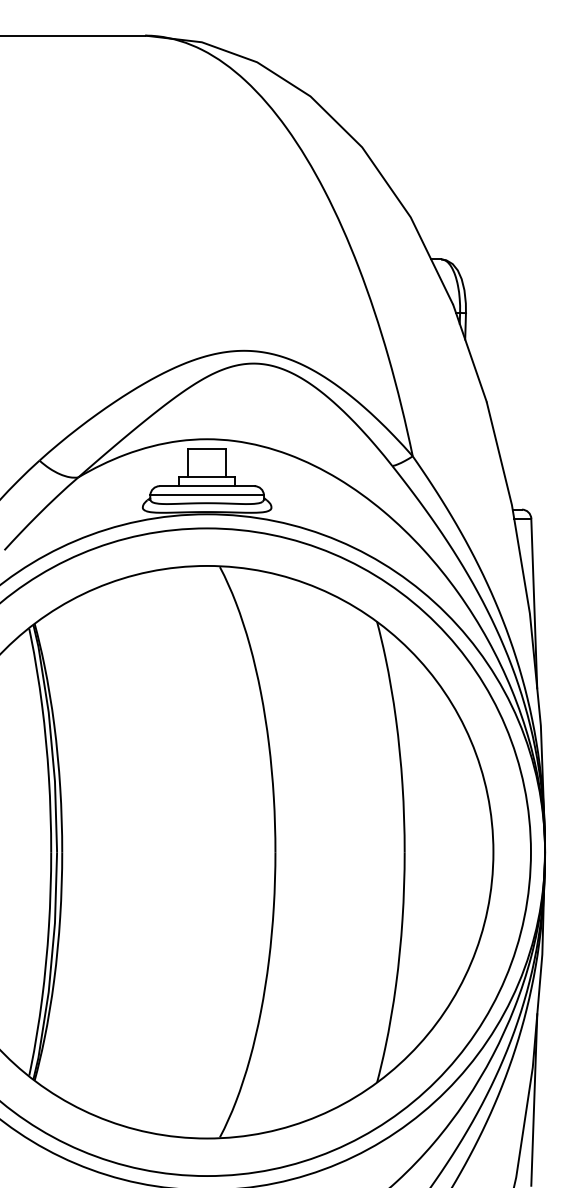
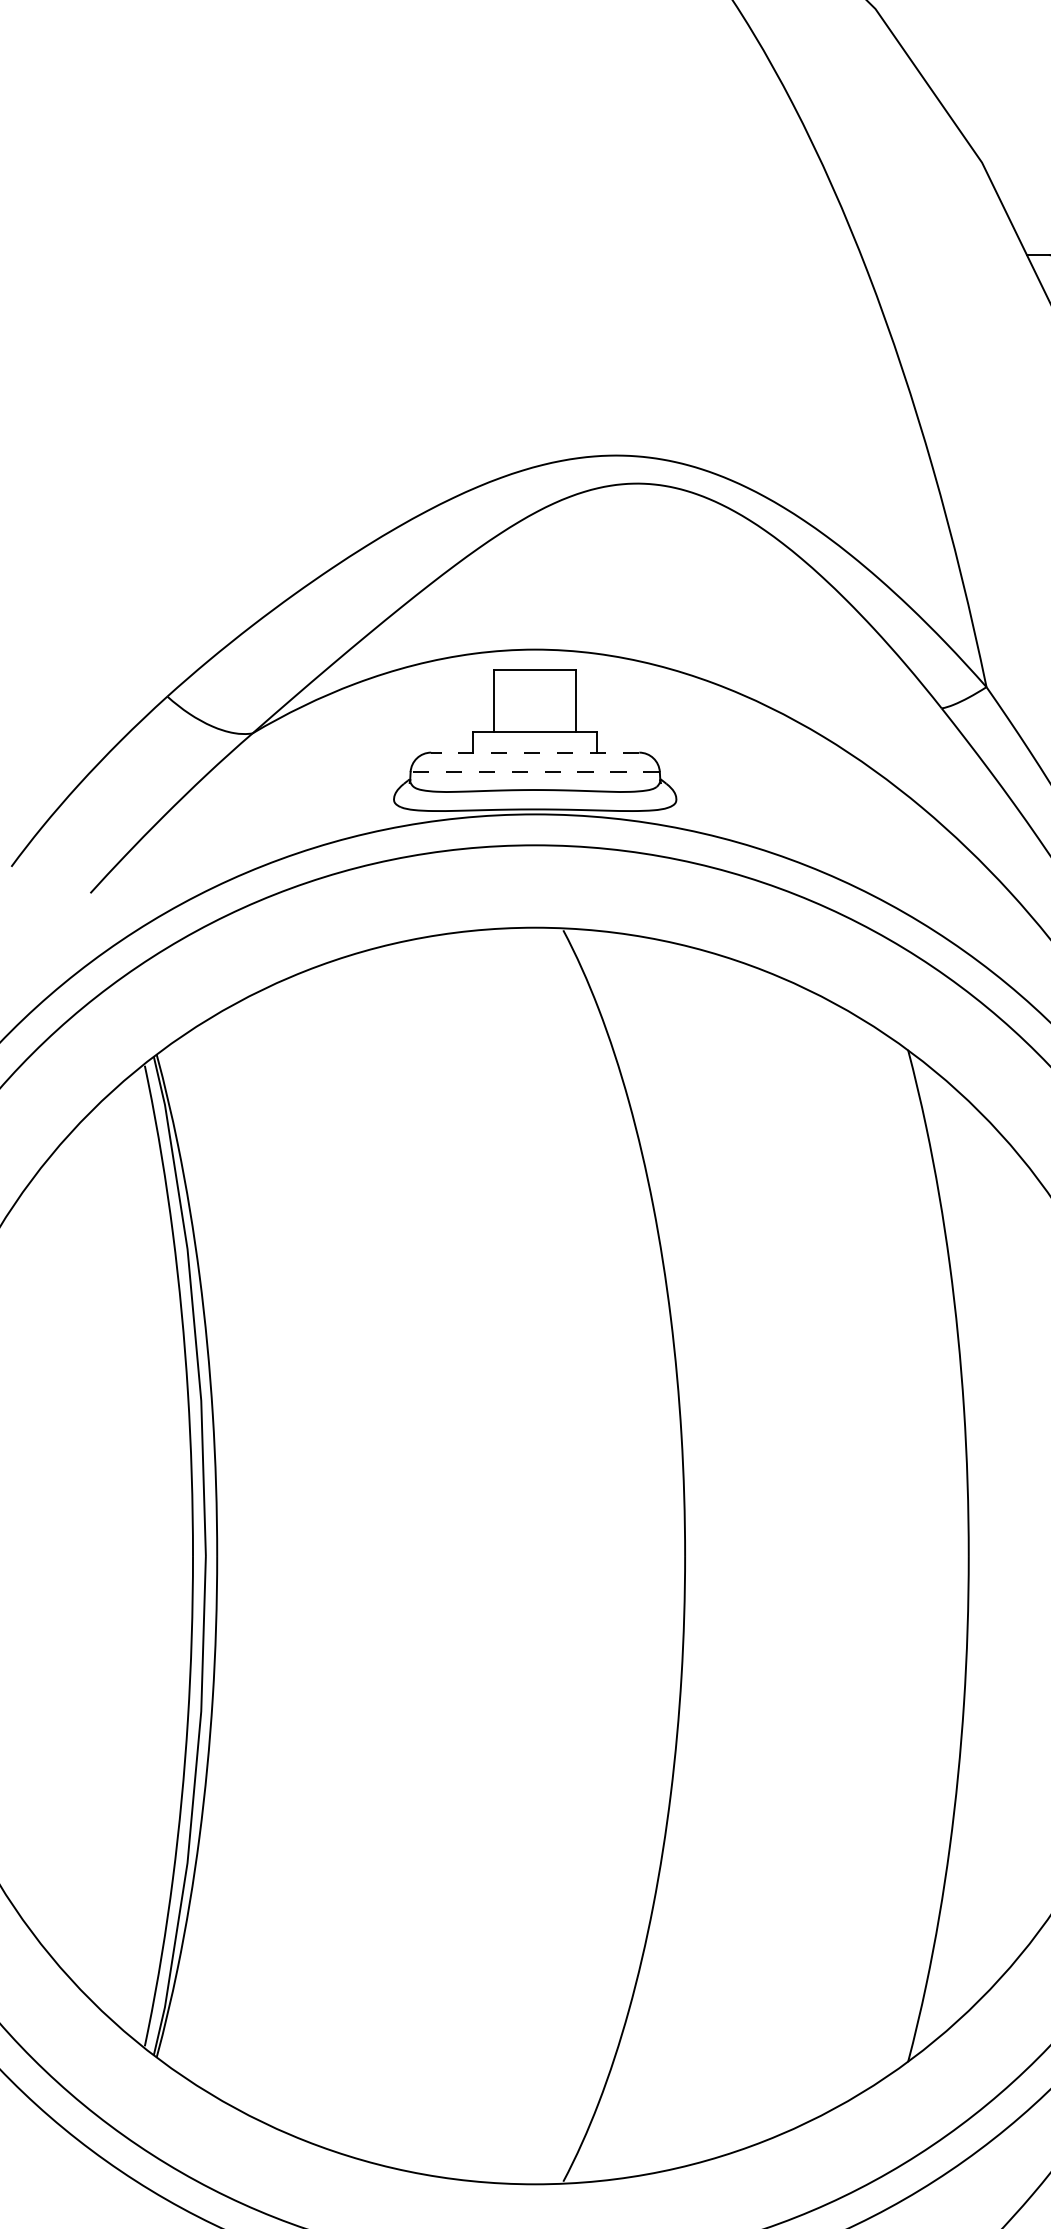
line: (206, 486) -> (533, 753), solid -> dashed
line: (207, 495) -> (535, 773), solid -> dashed

